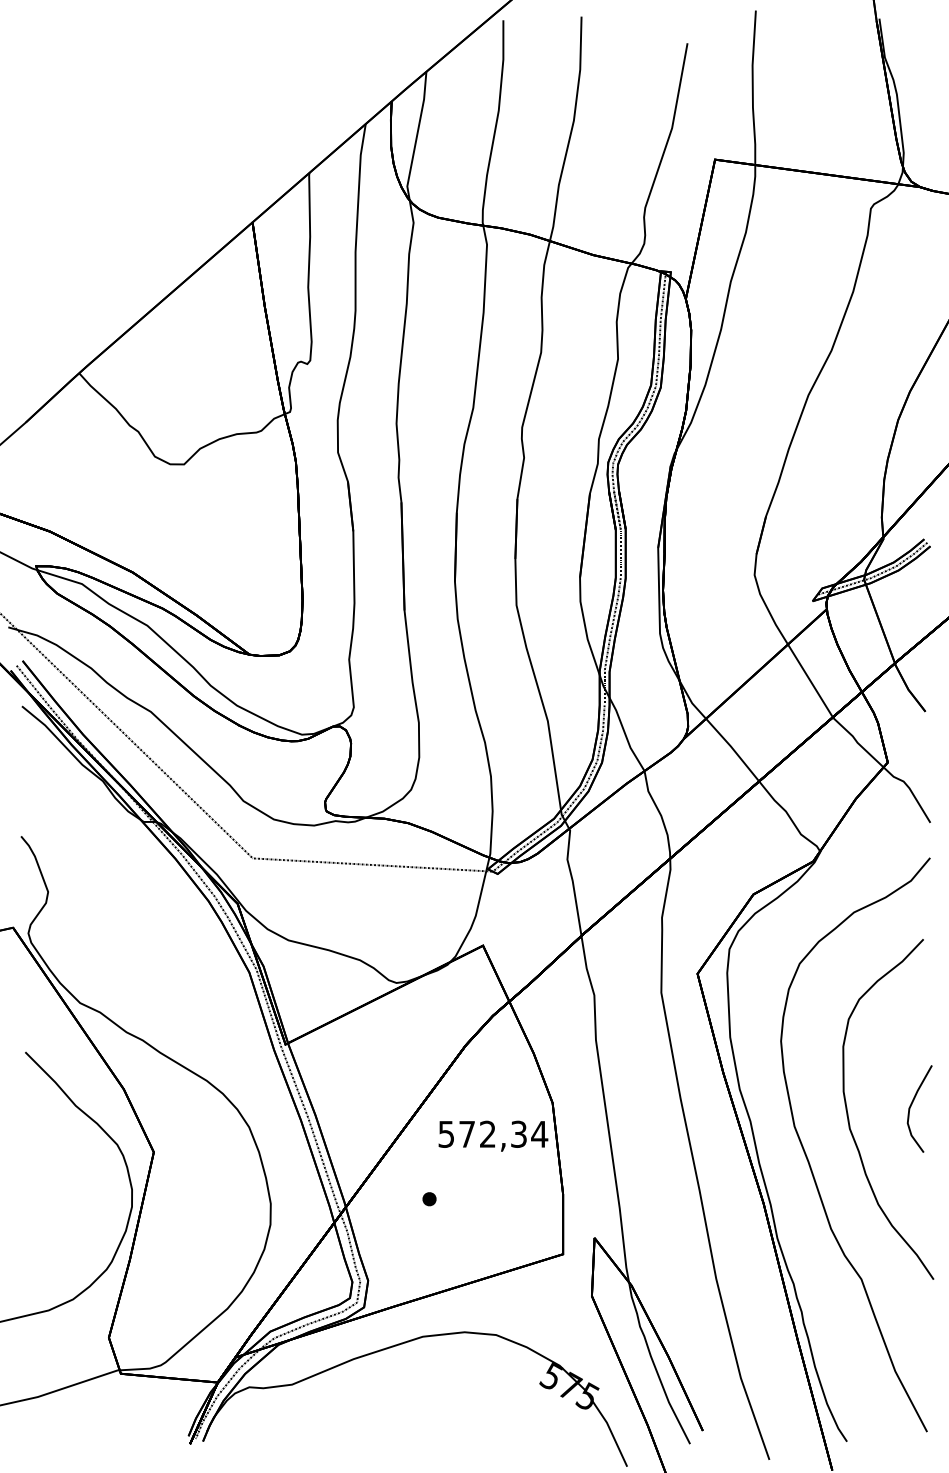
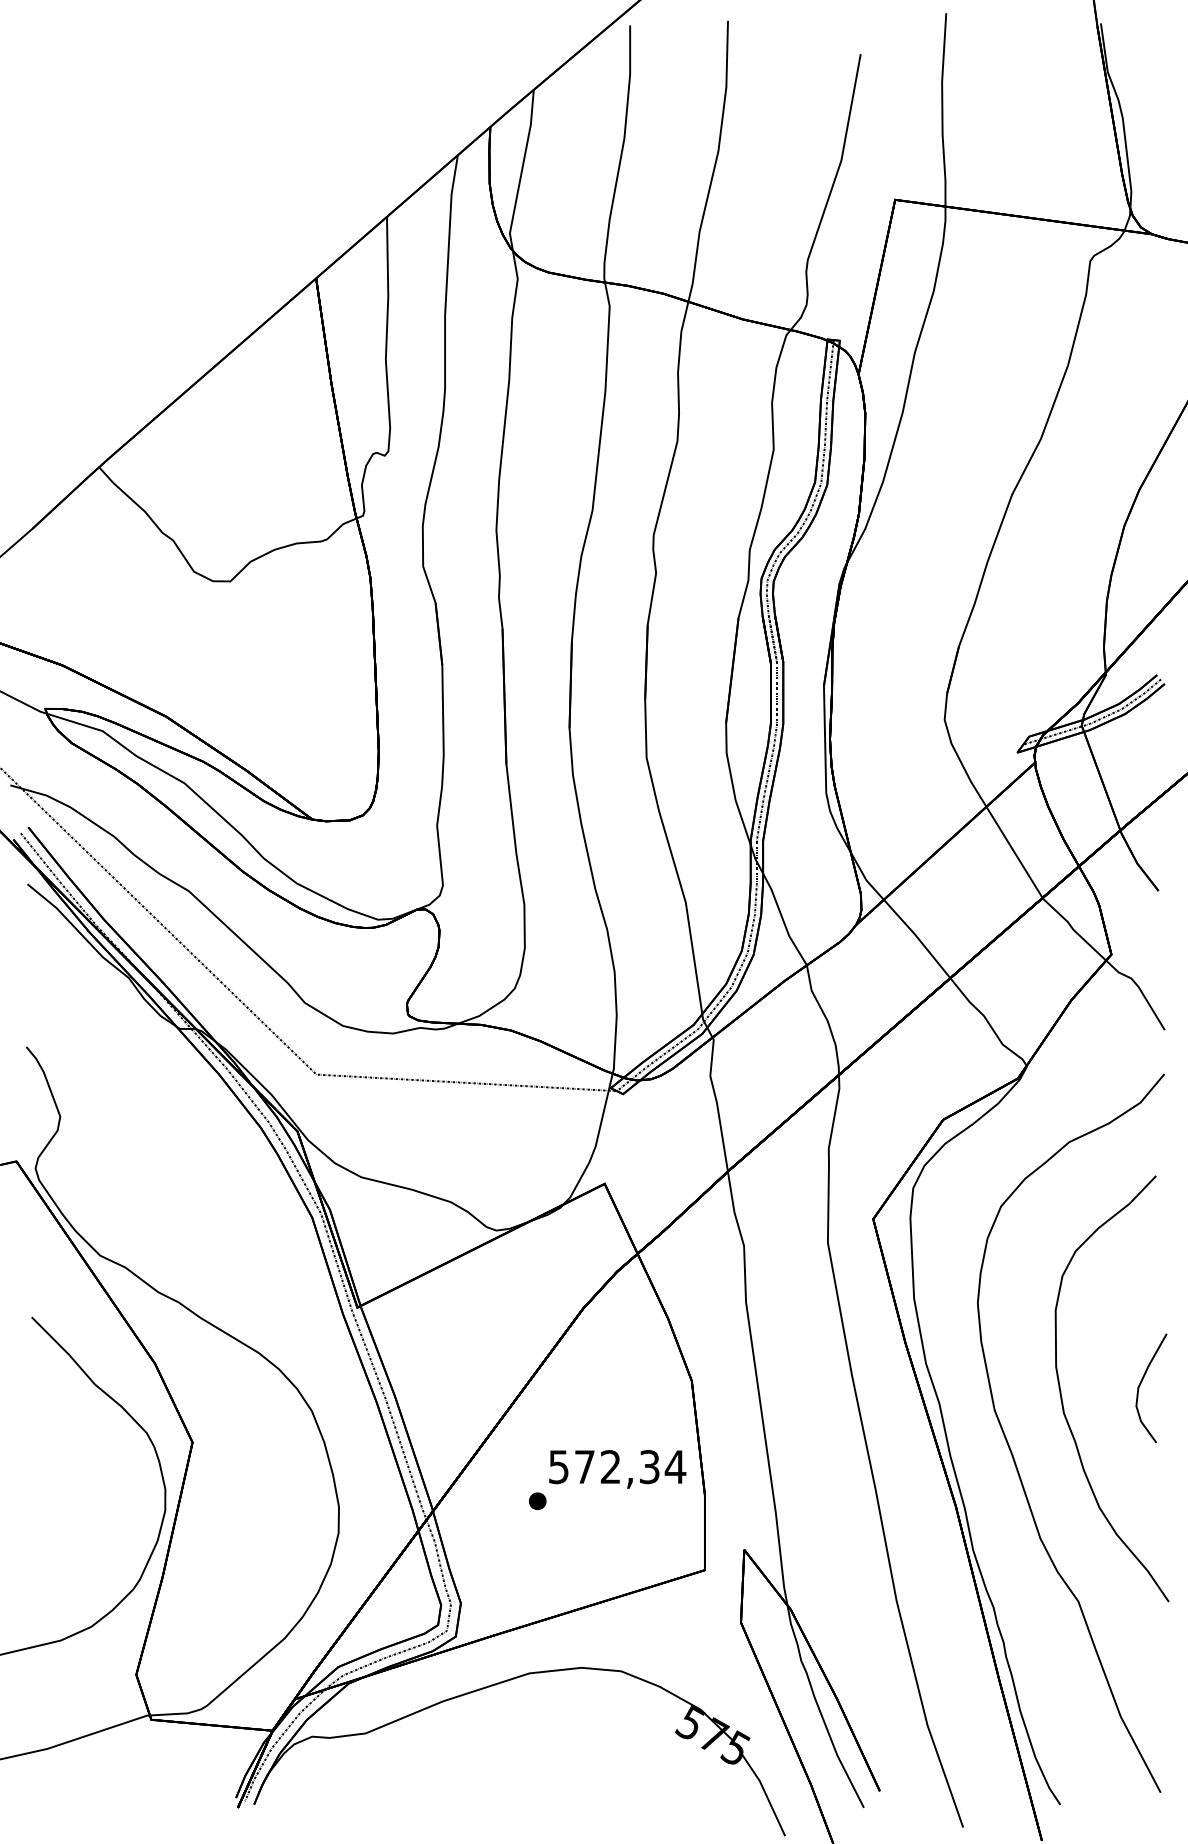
text: (493, 1136) -> (617, 1469), moved

